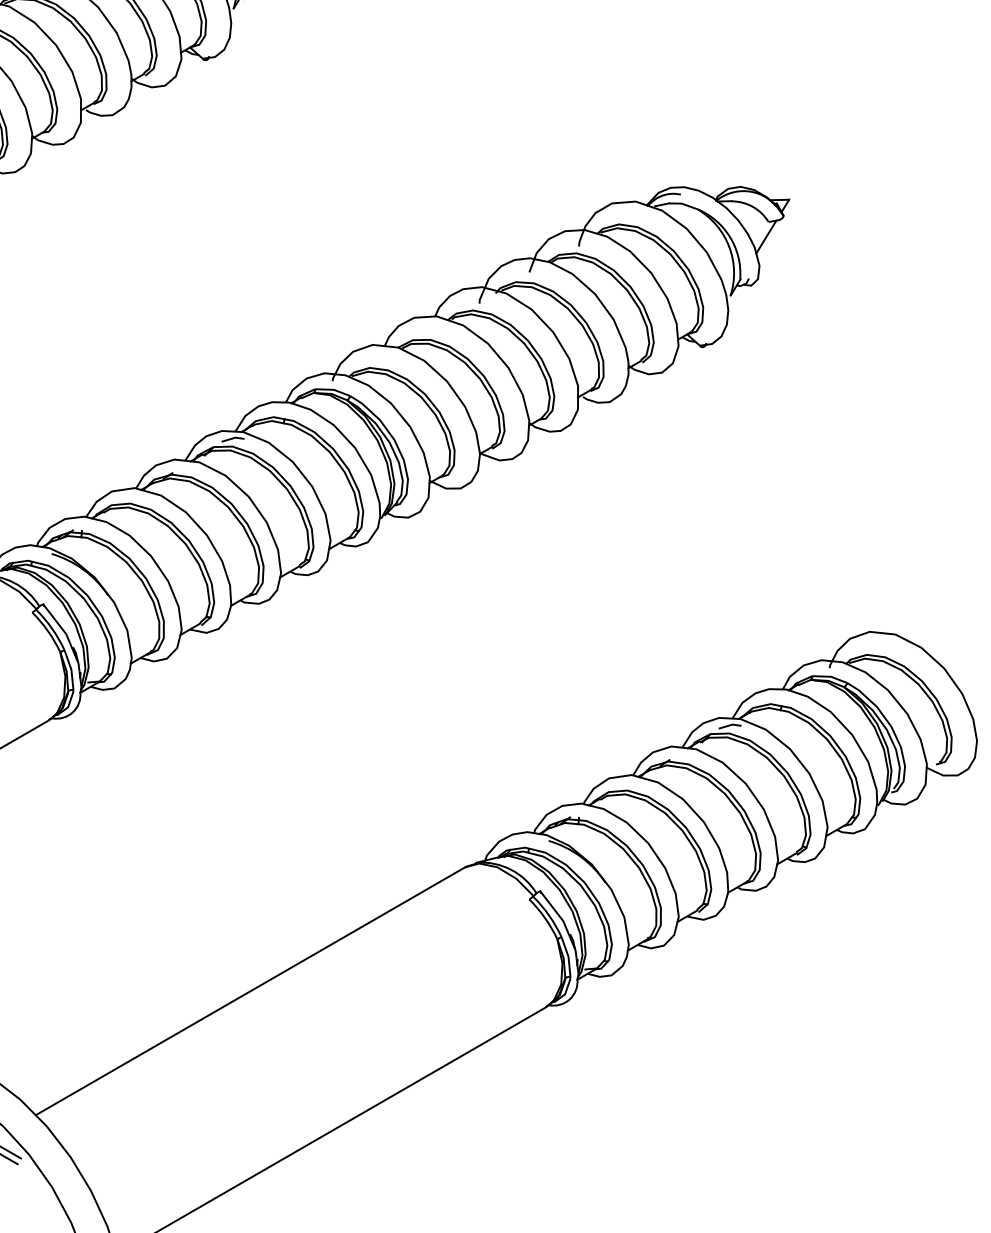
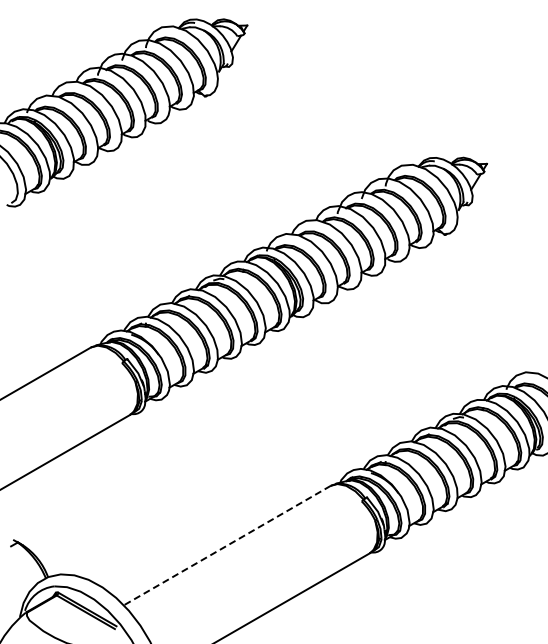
line: (251, 990) -> (227, 545), solid -> dashed

